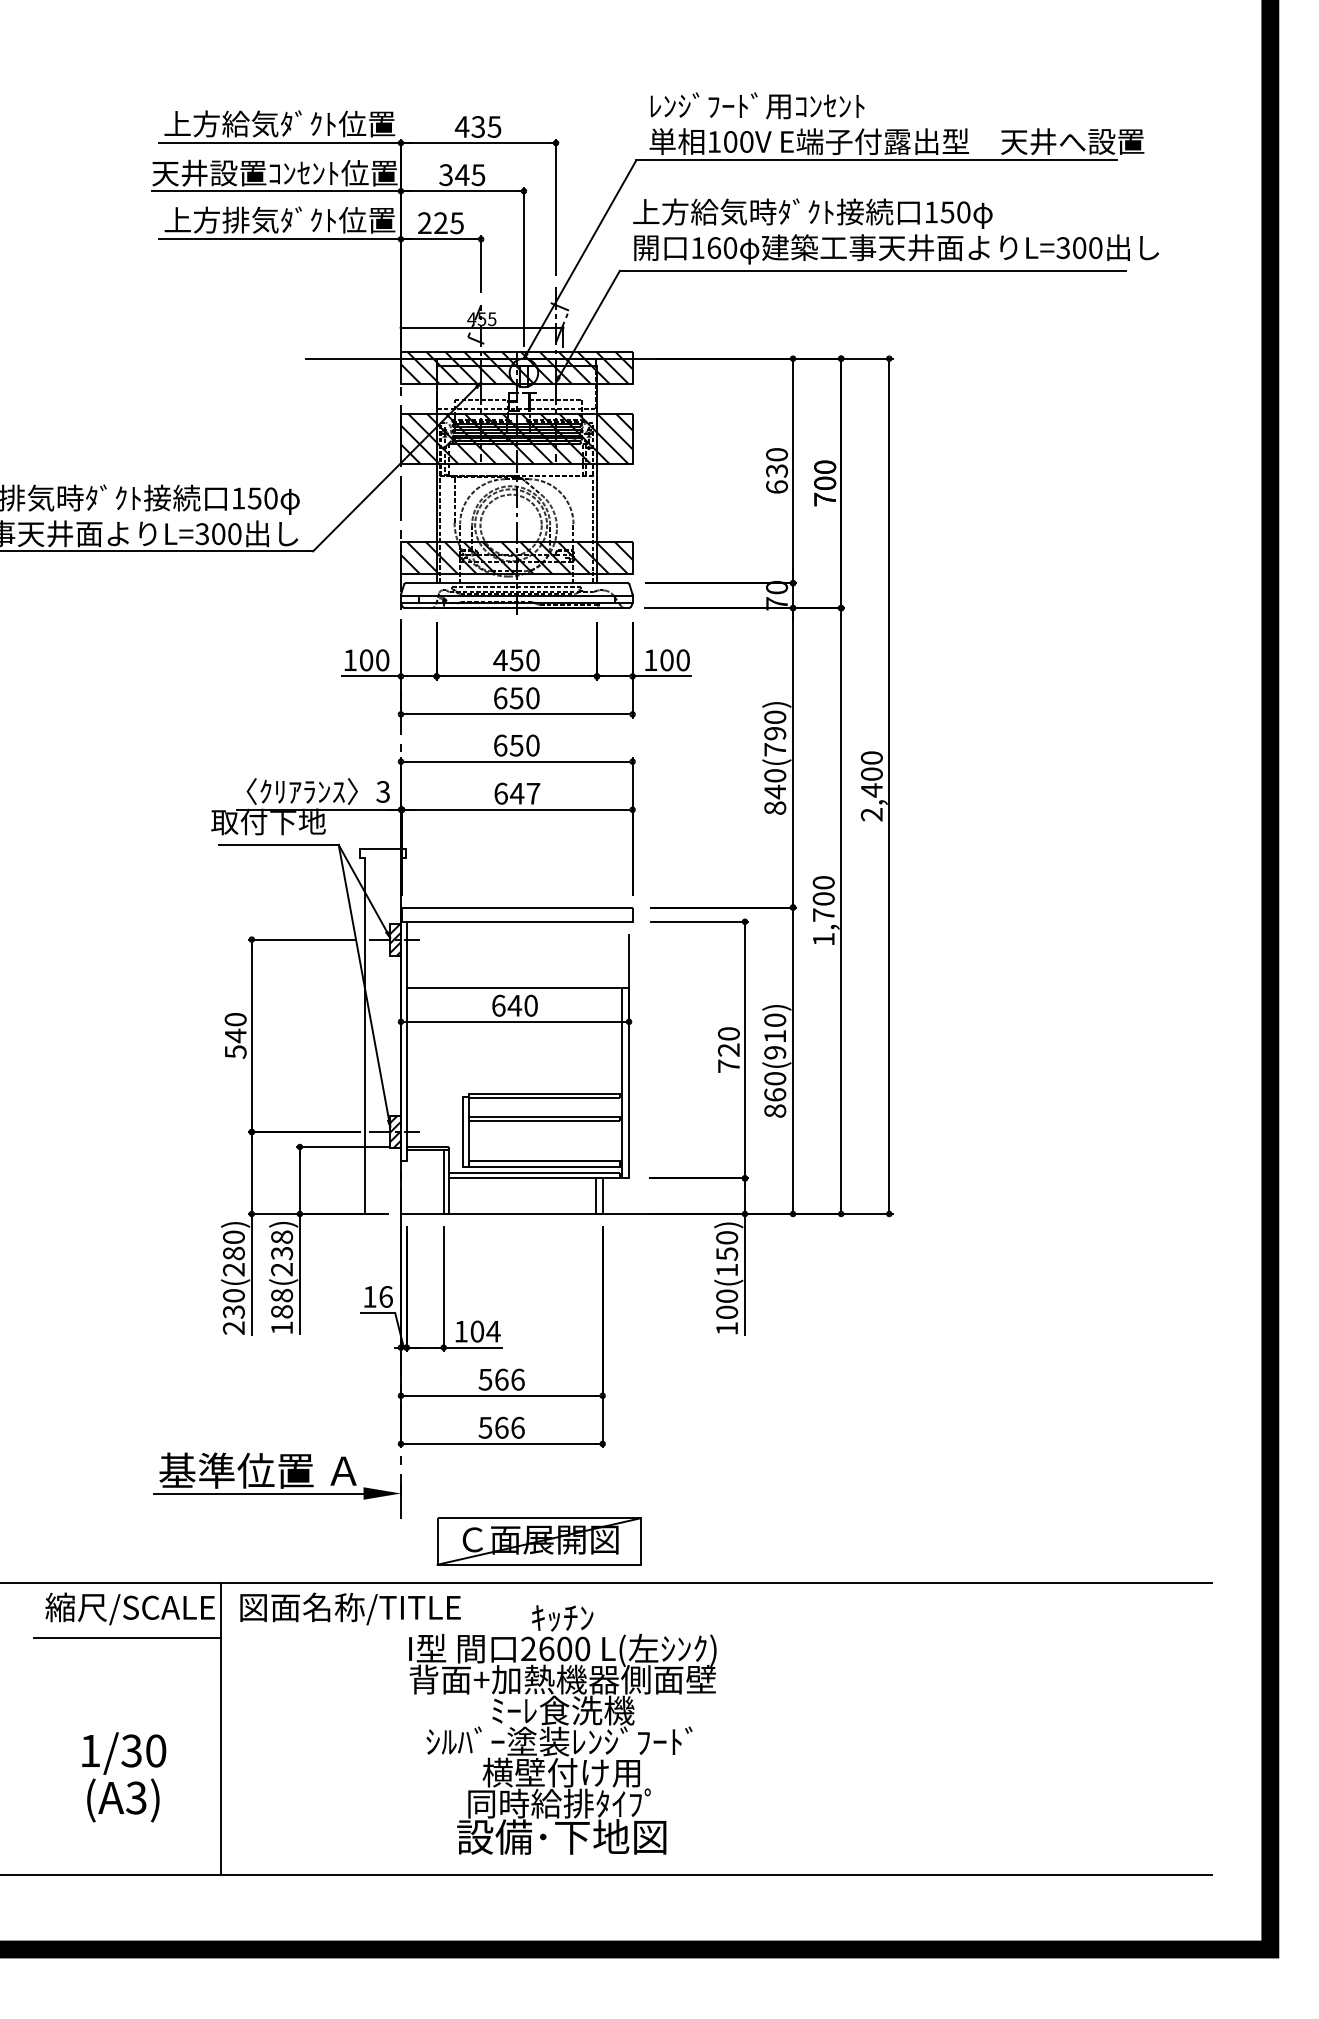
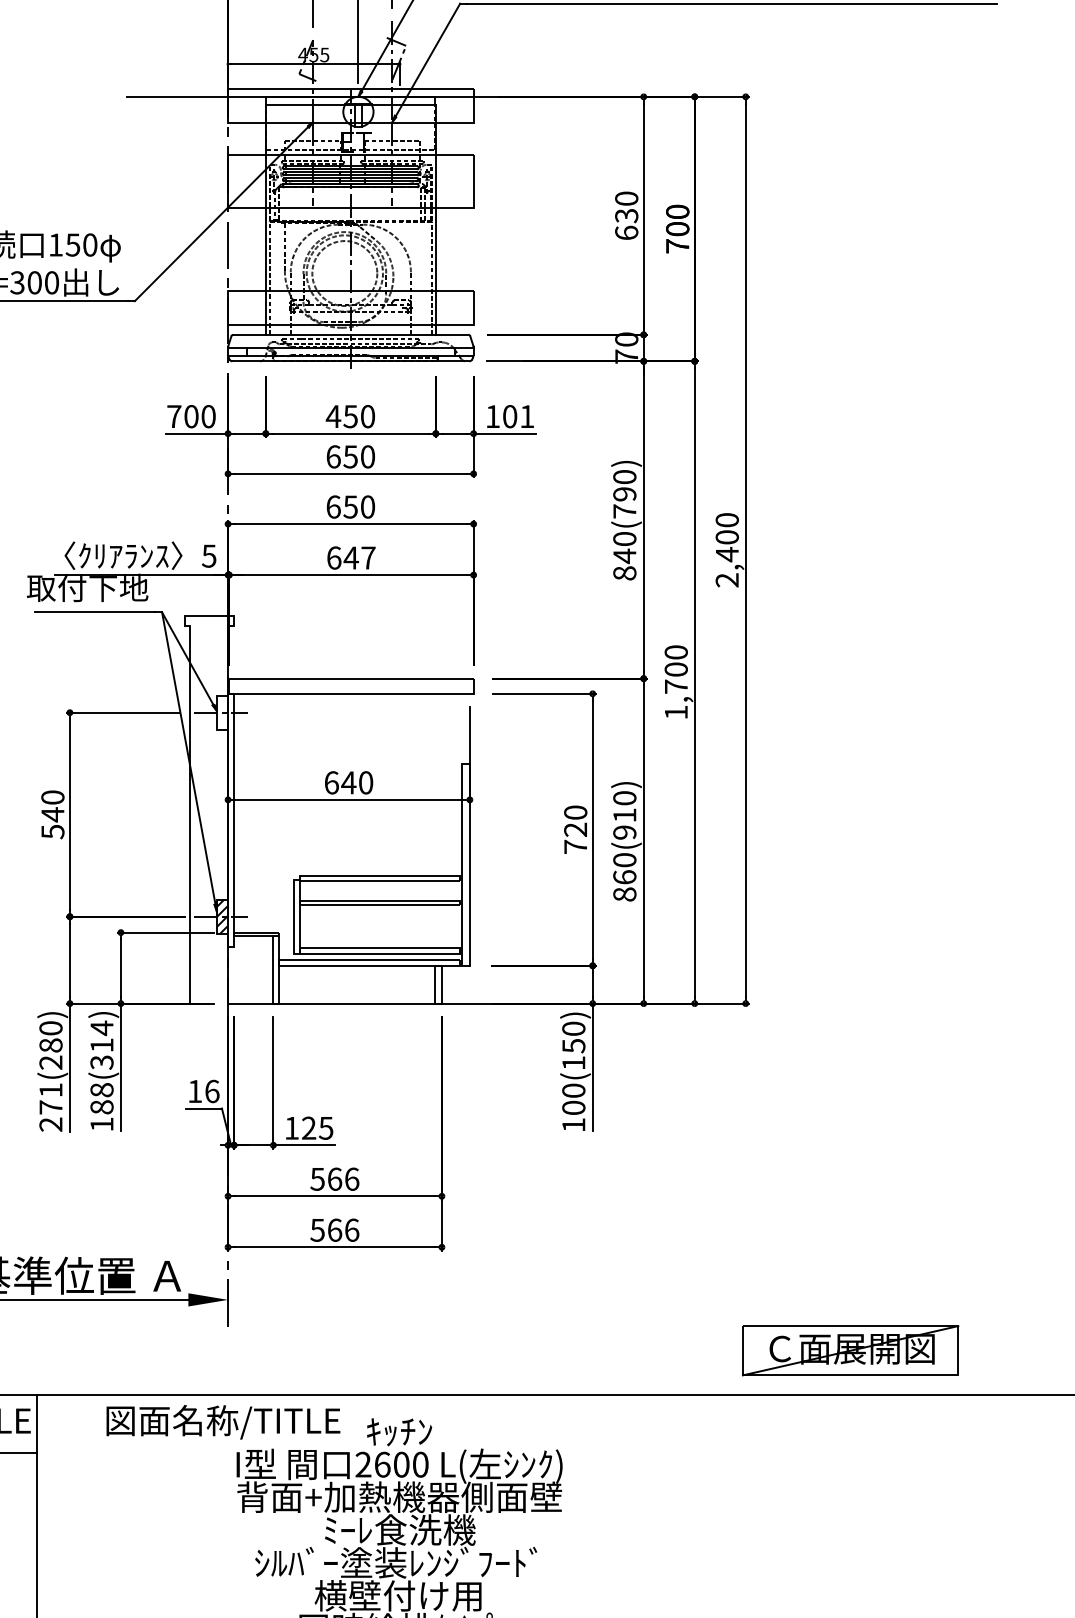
hatch: (516, 367) -> (350, 106), removed
hatch: (516, 438) -> (350, 181), removed
hatch: (516, 558) -> (350, 308), removed
text: (349, 659) -> (173, 415), 100 -> 700
text: (682, 660) -> (526, 416), 100 -> 101
text: (382, 791) -> (208, 555), 3 -> 5
hatch: (395, 939) -> (222, 712), removed
line: (513, 988) -> (347, 764), removed
text: (282, 1253) -> (102, 1045), 188(238) -> 188(314)
text: (233, 1303) -> (50, 1098), 230(280) -> 271(280)
text: (485, 1331) -> (317, 1128), 104 -> 125
part: (538, 1541) -> (849, 1350), moved
text: (350, 1608) -> (223, 1421), moved

